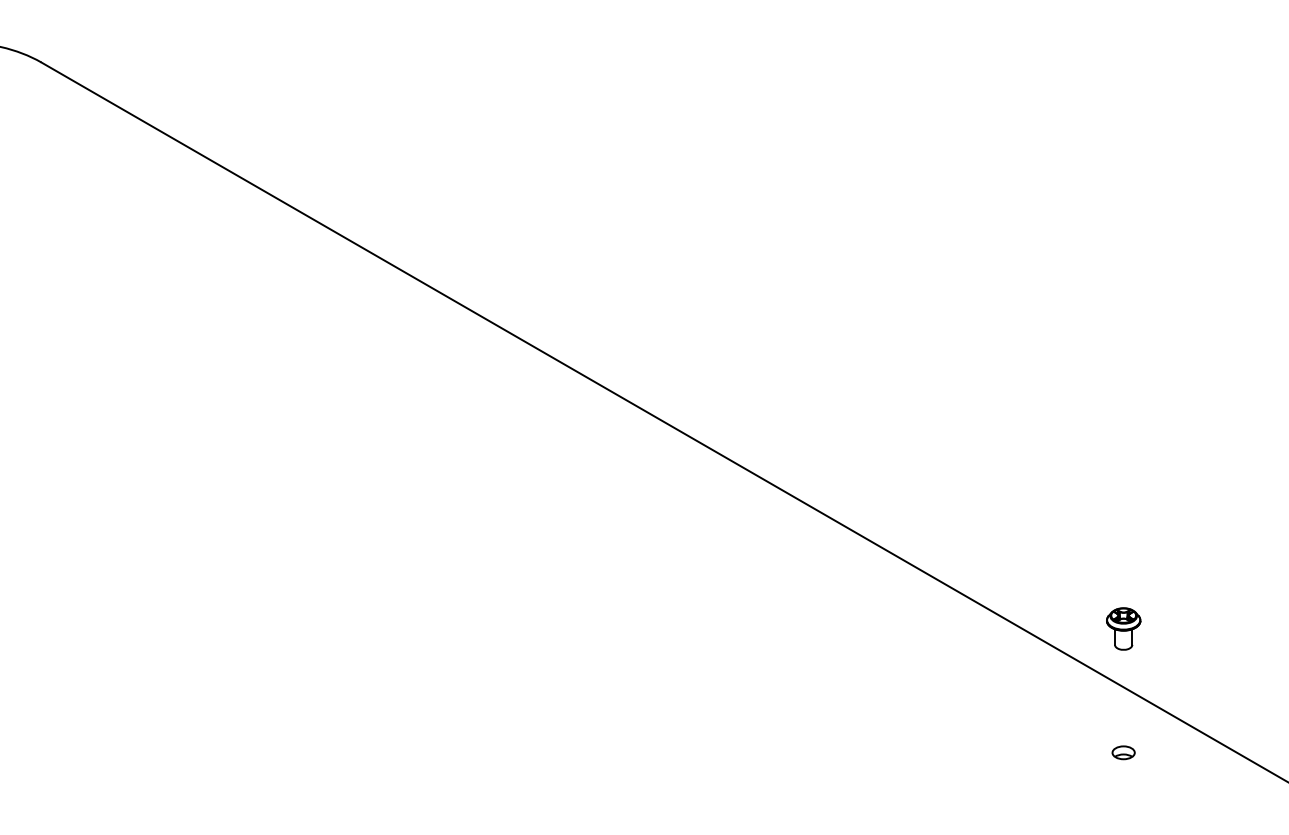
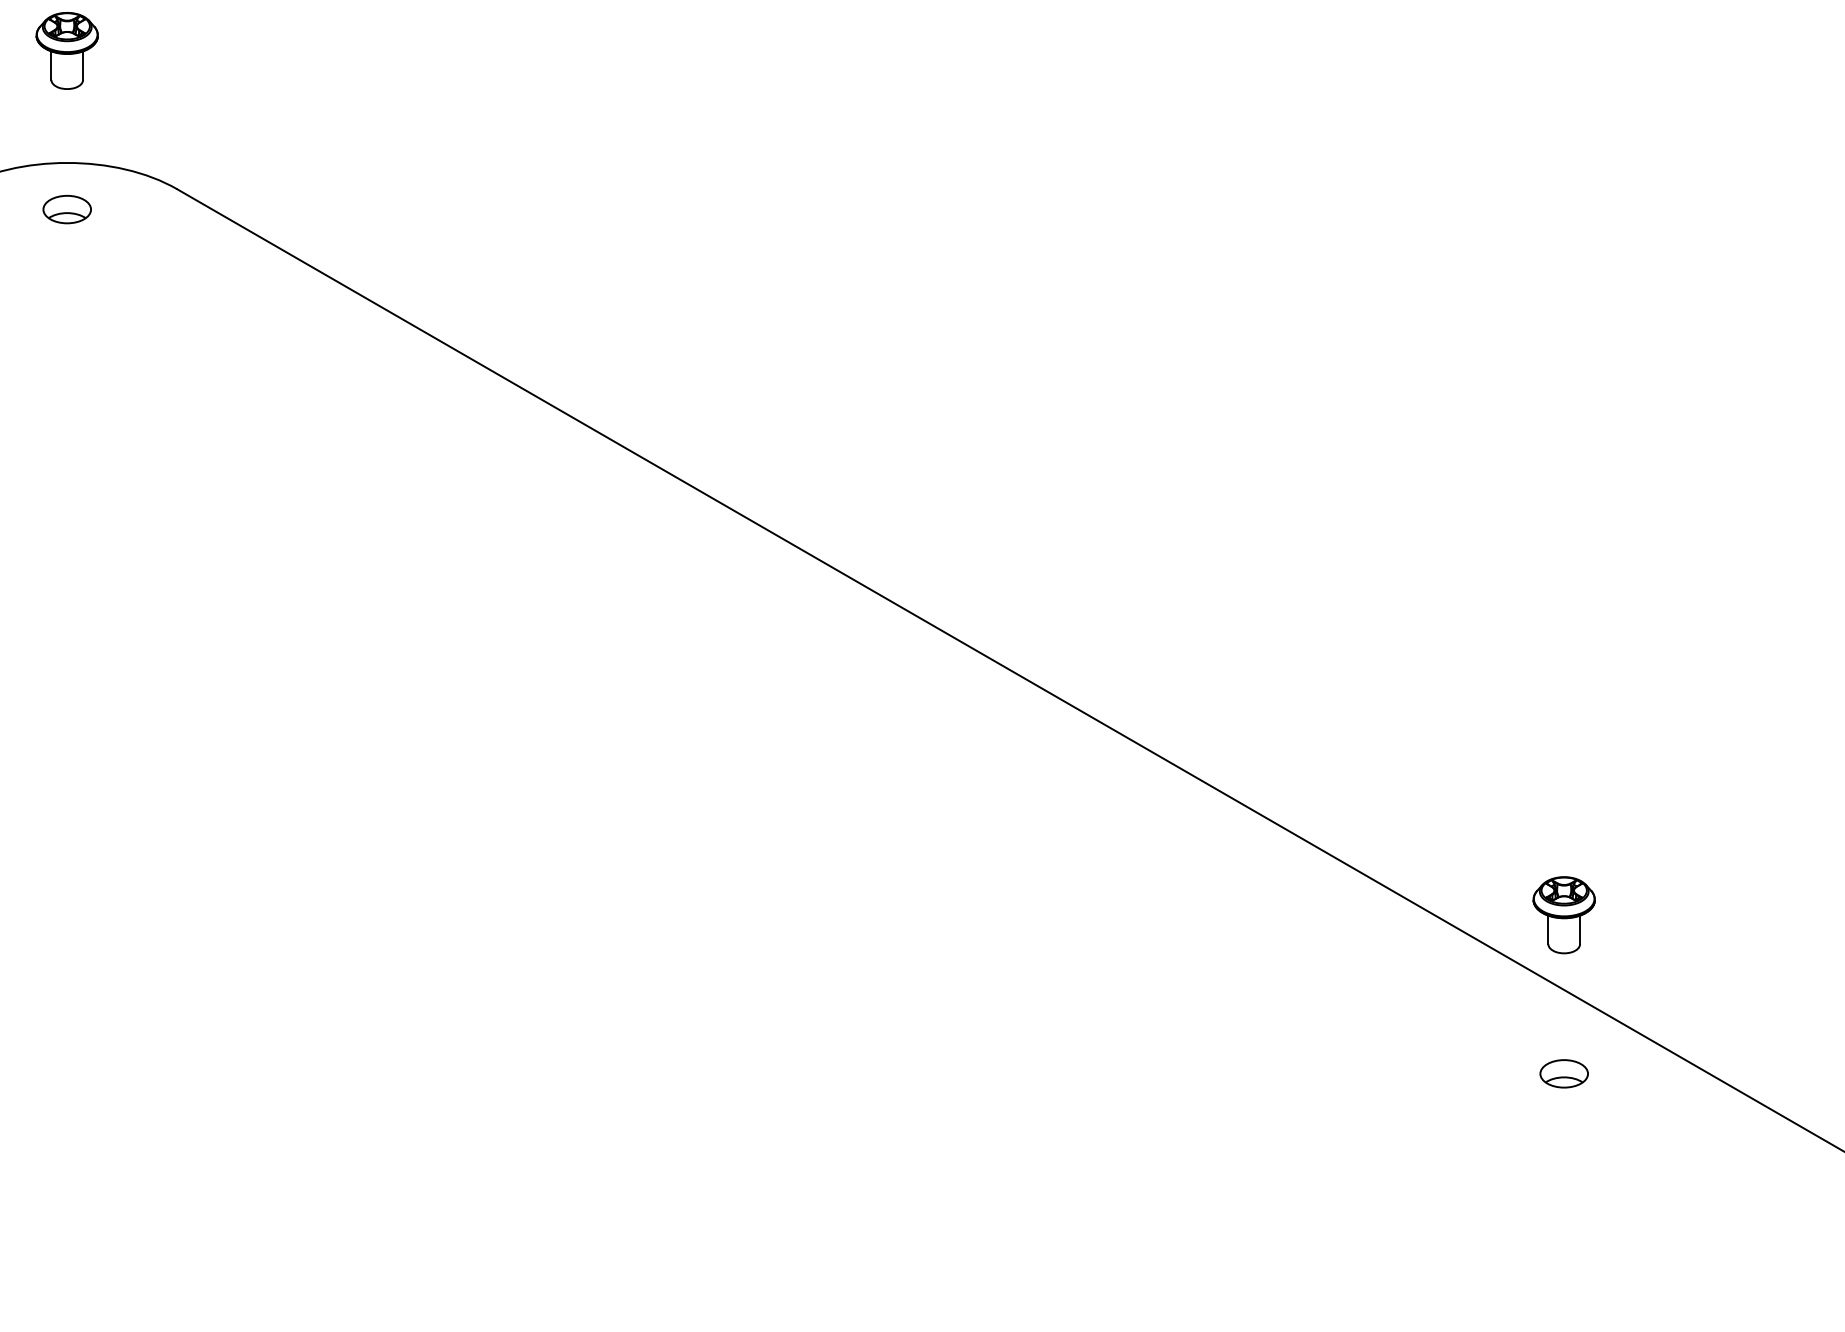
part: (1123, 629) -> (1563, 915), size x1.43
part: (1123, 752) -> (1563, 1073), size x1.67

